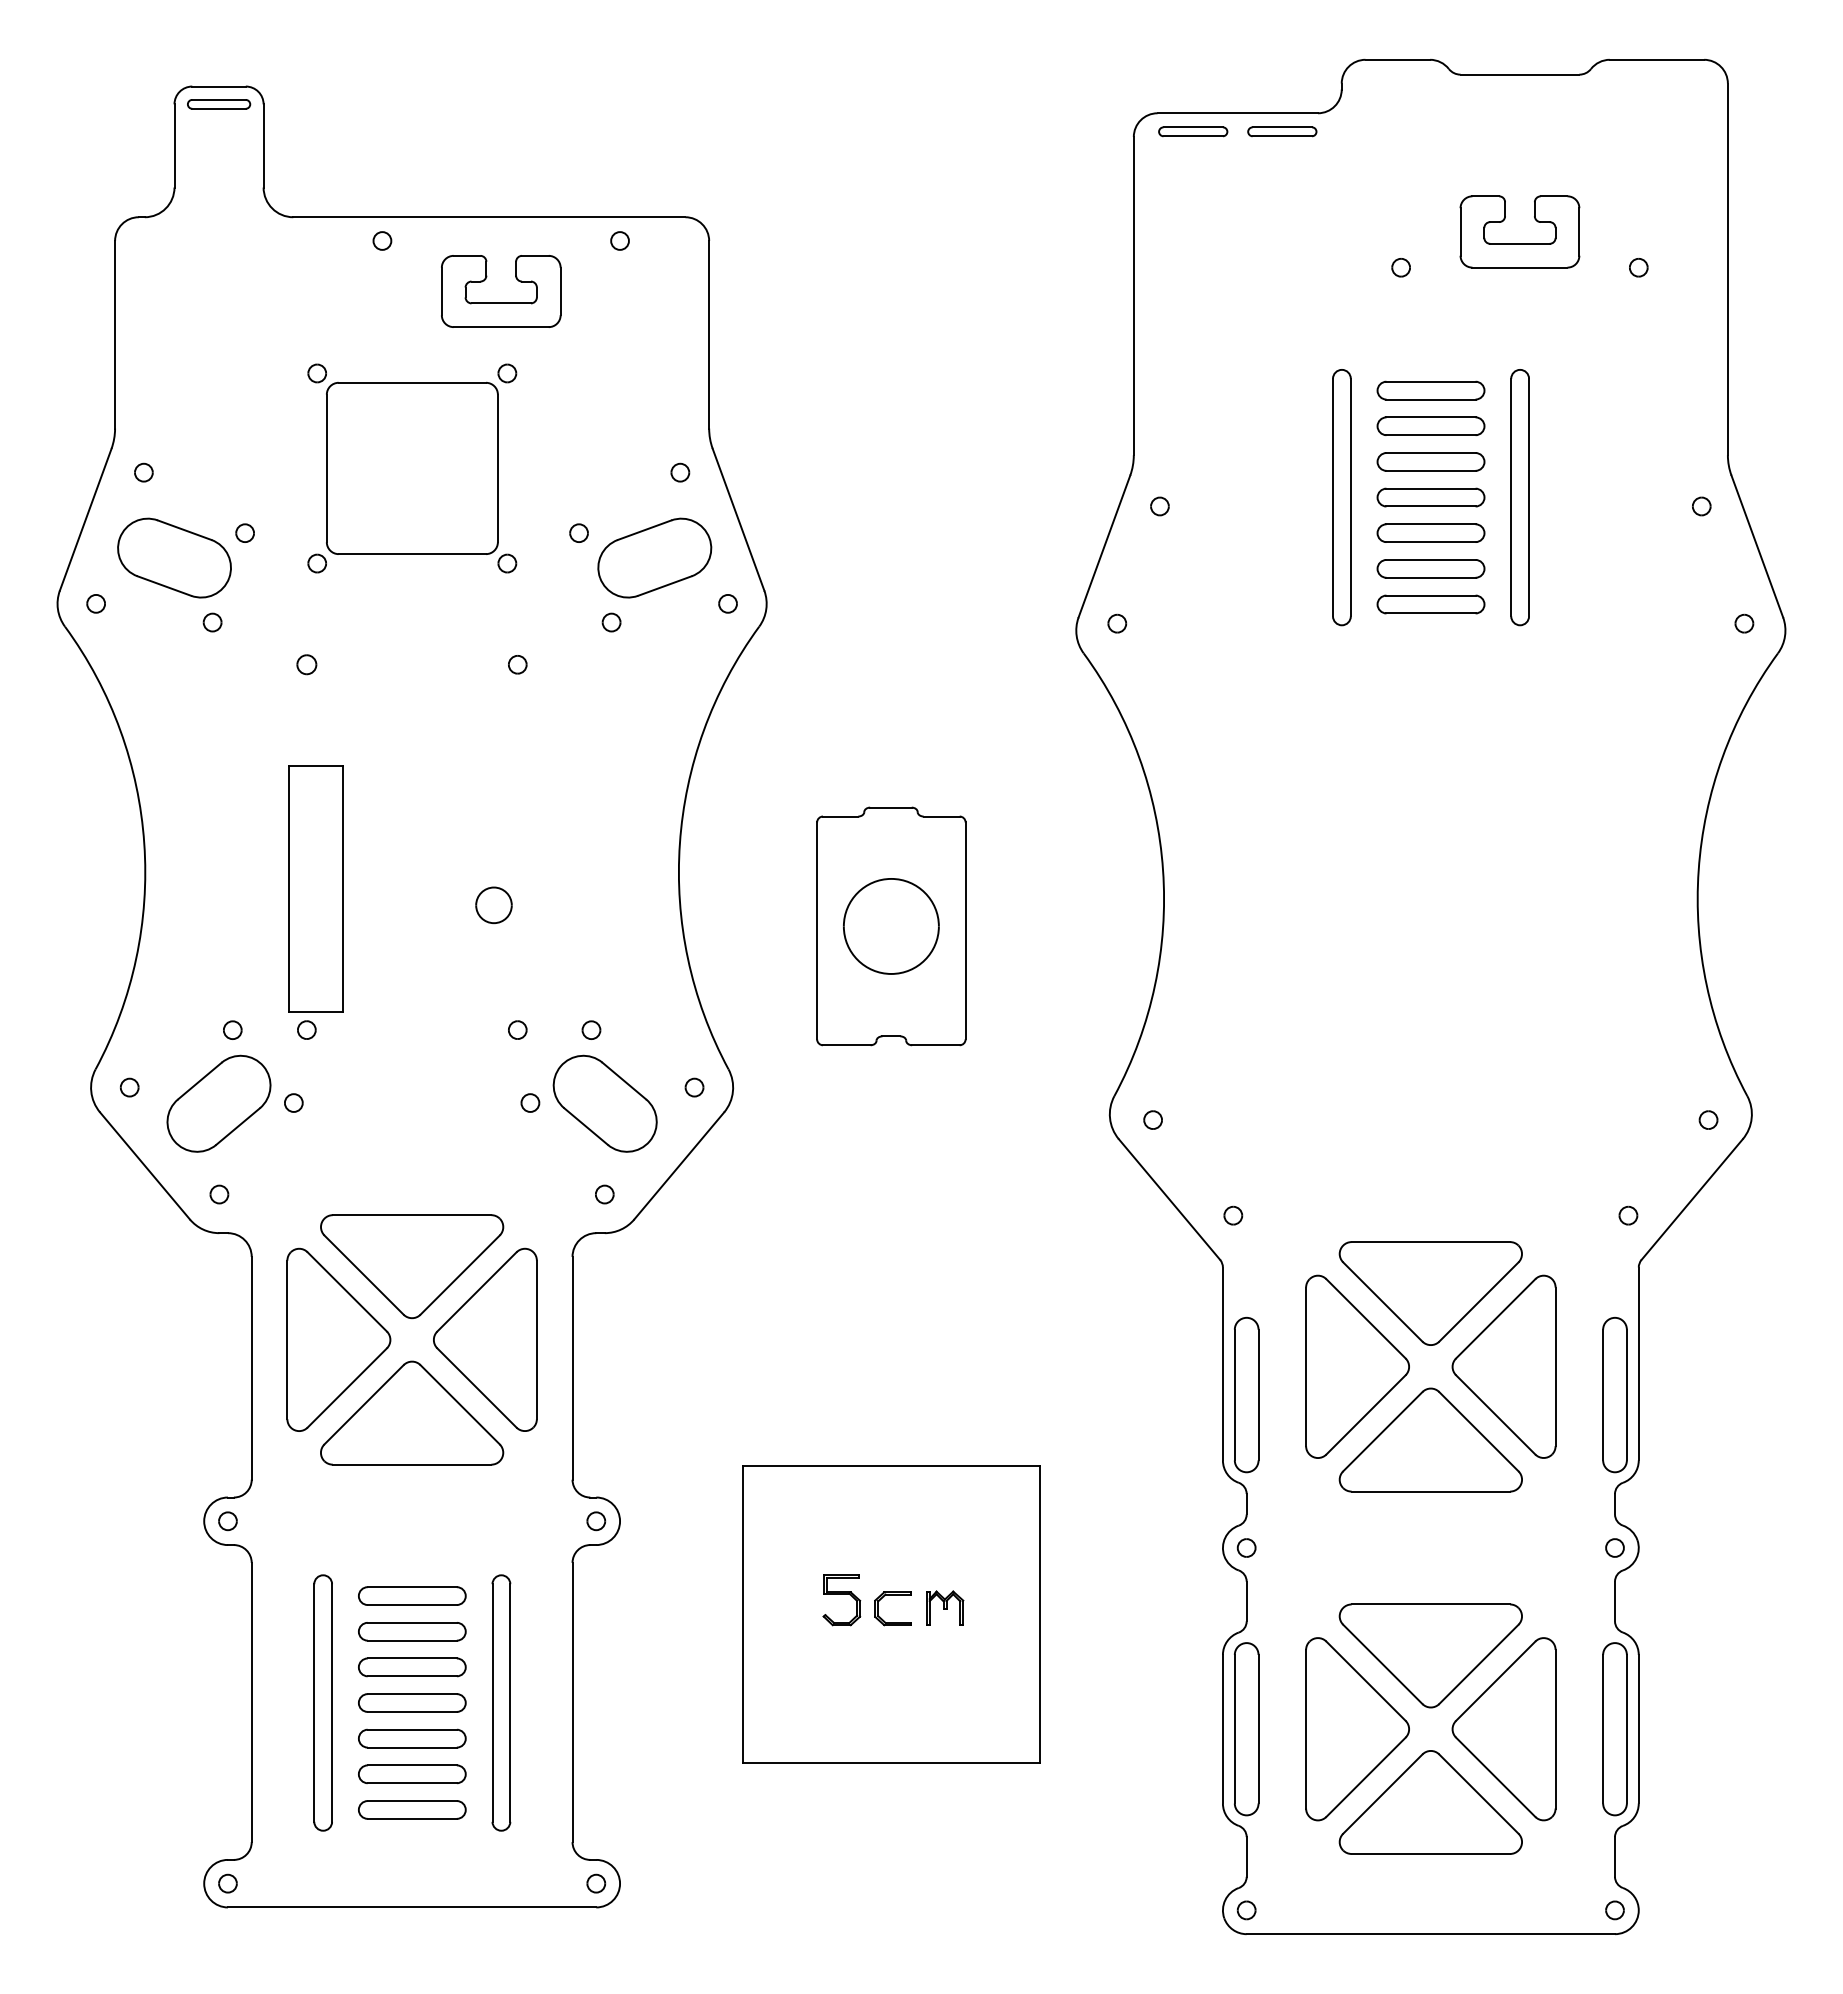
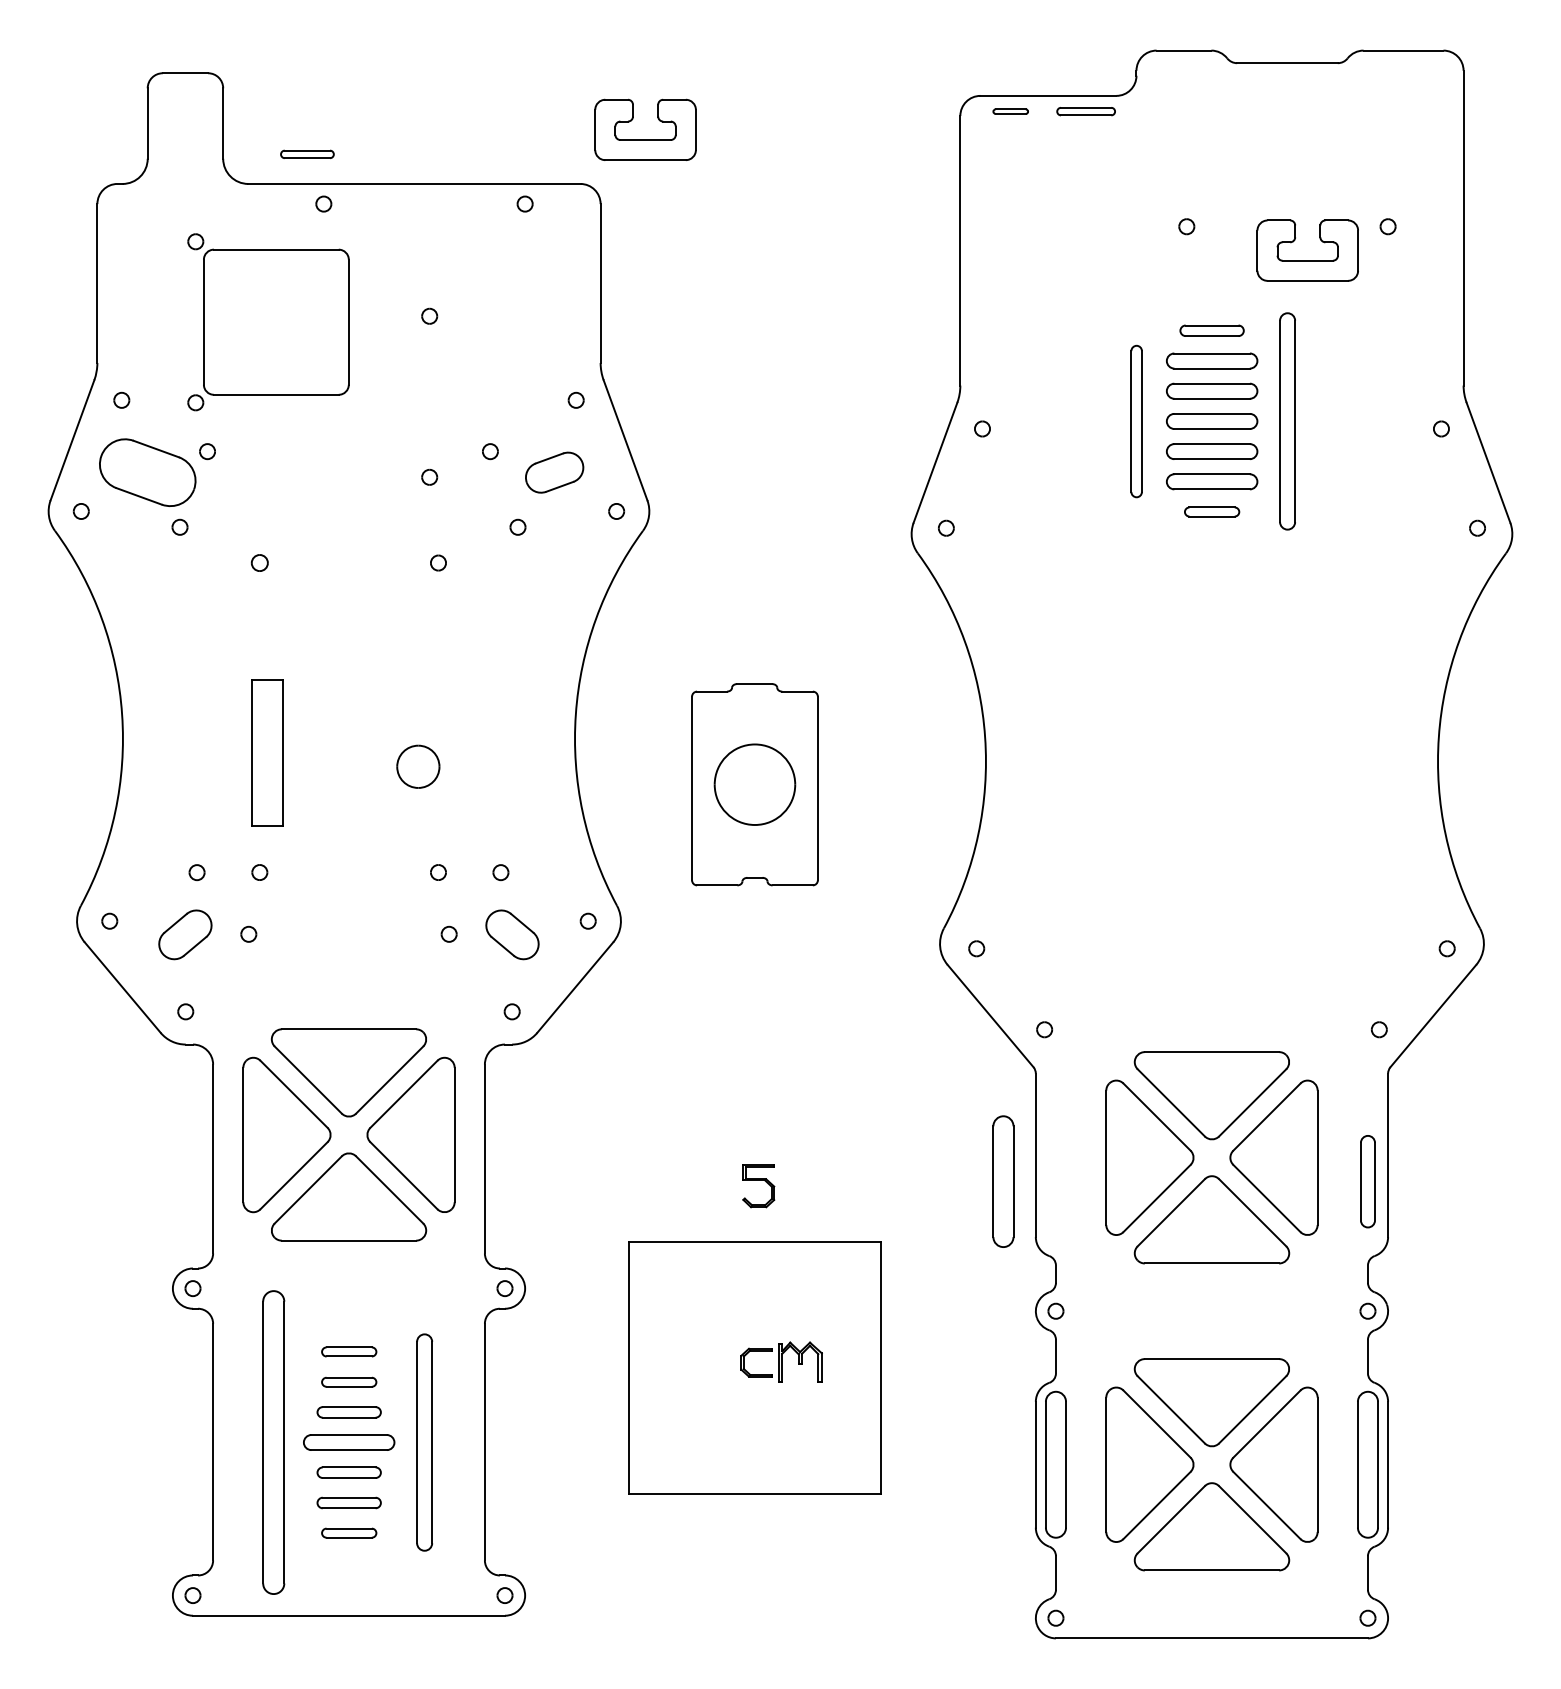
part: (219, 104) -> (307, 154), moved
part: (1193, 131) -> (1010, 111), size x0.6
part: (1519, 243) -> (1307, 260), moved
part: (501, 302) -> (645, 139), moved
part: (1430, 390) -> (1211, 330), size x0.7
part: (402, 468) -> (268, 322), moved
part: (1341, 497) -> (1136, 421), size x0.7
part: (654, 557) -> (554, 472), size x0.6
part: (1430, 604) -> (1211, 512), size x0.6
part: (315, 888) -> (267, 752), size x0.7
part: (493, 905) -> (417, 766), size x1.4
part: (218, 1103) -> (184, 934), size x0.6
part: (604, 1103) -> (511, 934), size x0.6
part: (1246, 1394) -> (1003, 1181), moved
part: (1614, 1394) -> (1367, 1181), size x0.7
part: (412, 1595) -> (349, 1351), size x0.6
part: (841, 1600) -> (758, 1186), moved
part: (945, 1607) -> (800, 1361), size x1.4
part: (412, 1631) -> (349, 1381), size x0.6
part: (412, 1667) -> (349, 1412), size x0.7
part: (322, 1702) -> (273, 1442), size x1.4
part: (412, 1738) -> (349, 1472), size x0.7
part: (412, 1774) -> (349, 1503), size x0.7
part: (412, 1809) -> (349, 1532), size x0.6

